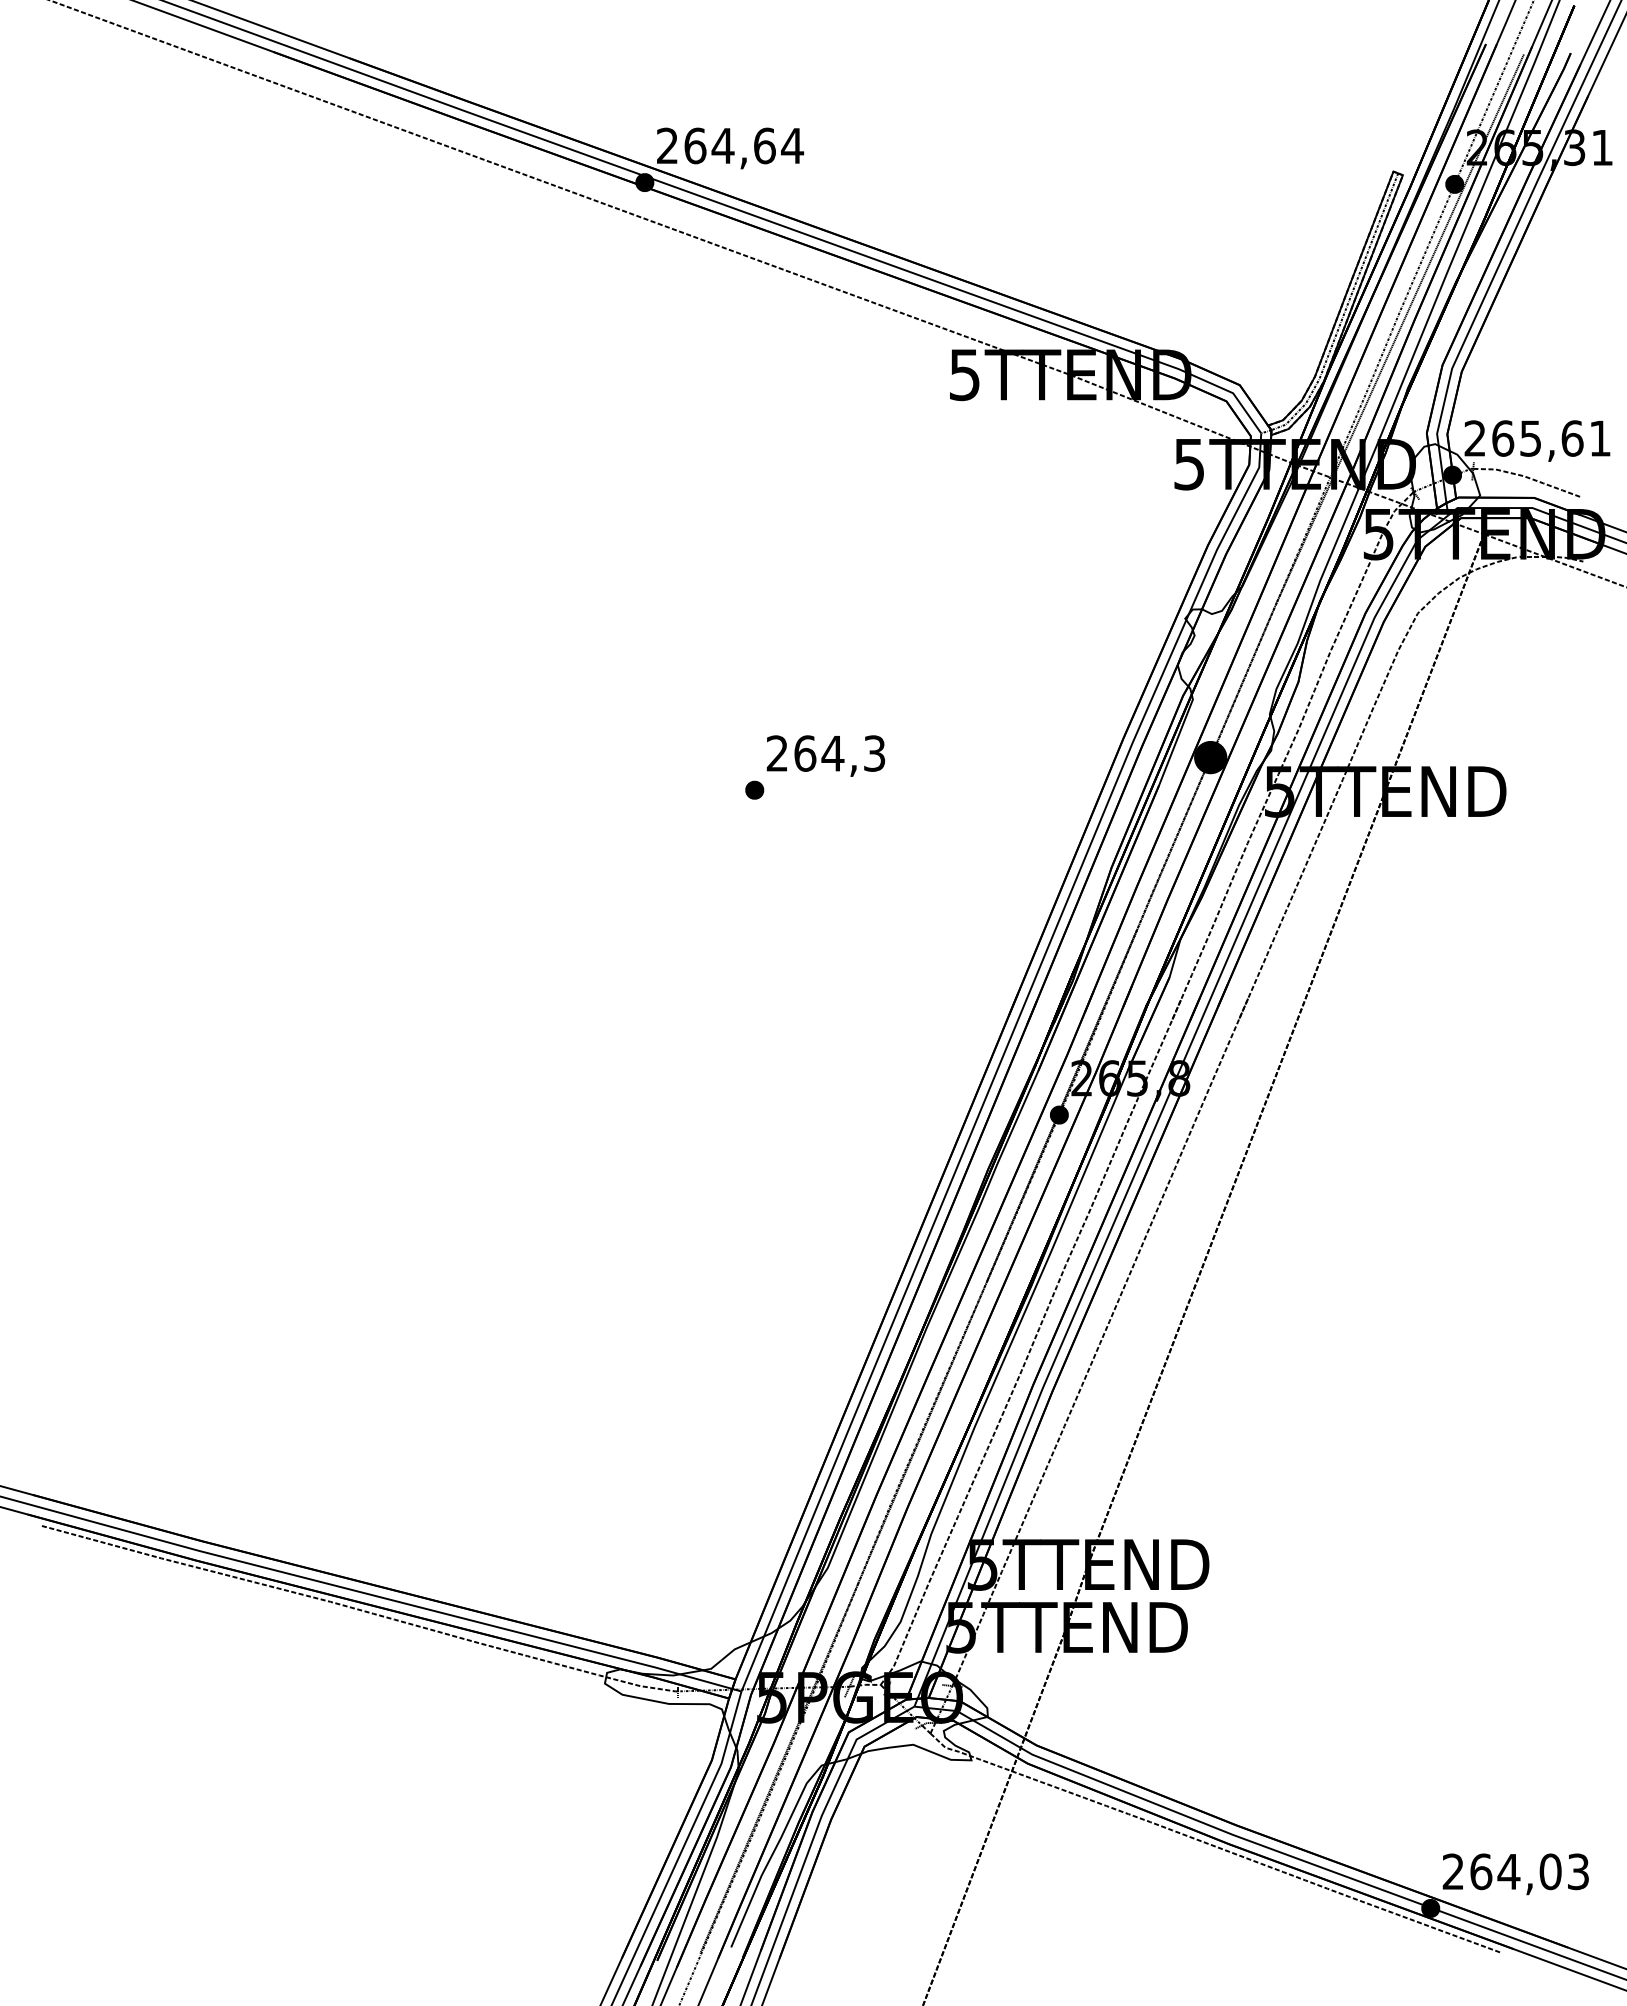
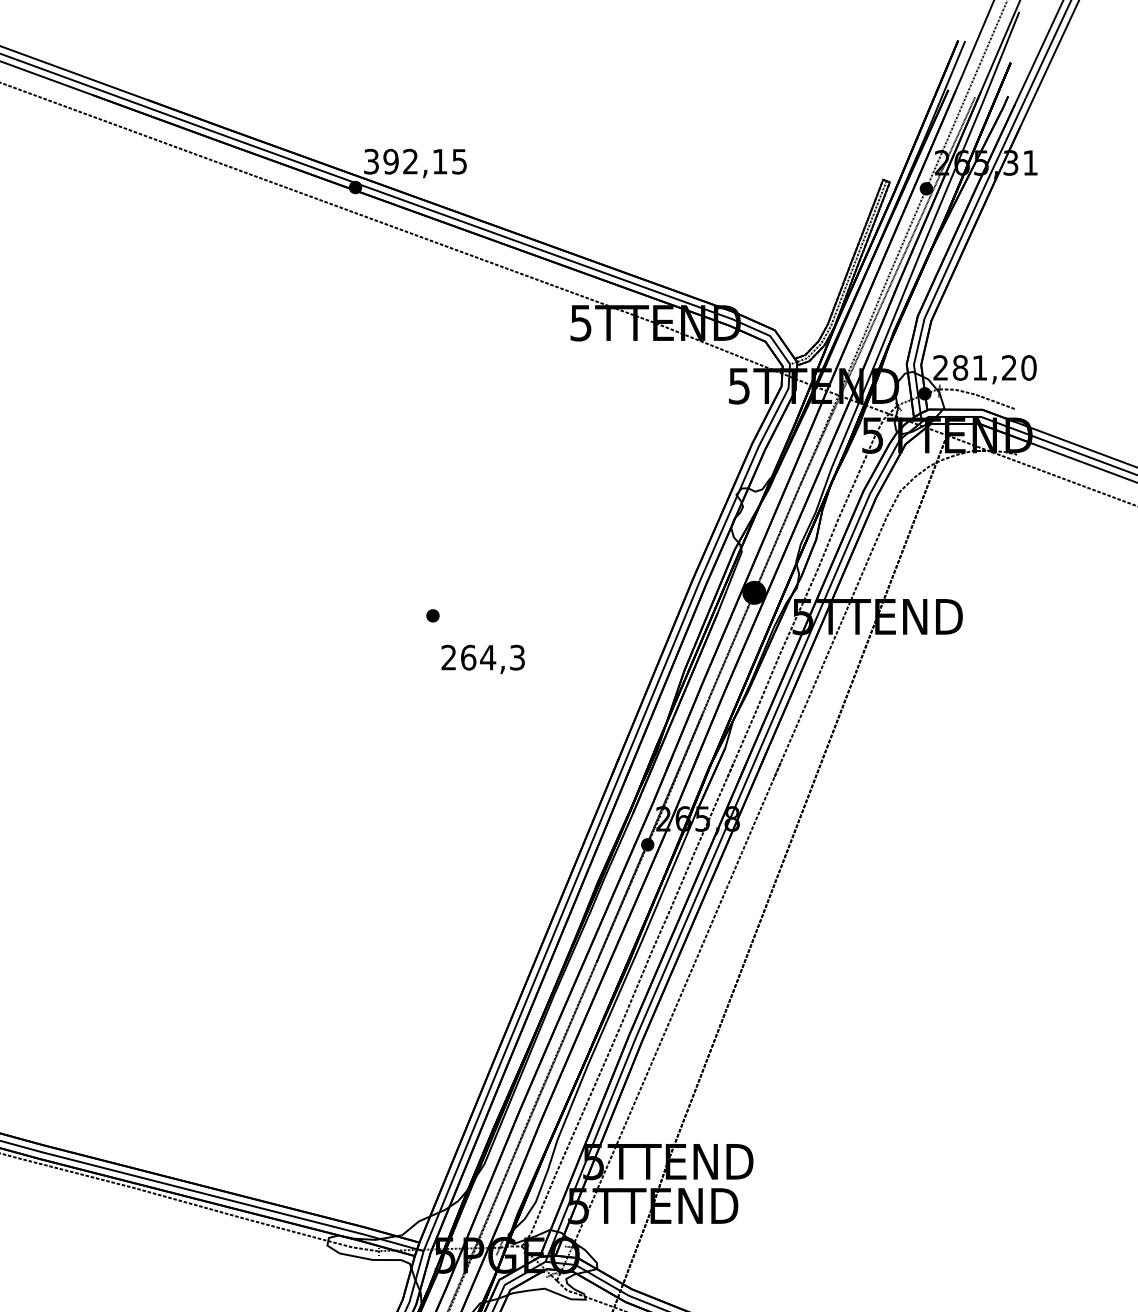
text: (730, 145) -> (415, 161), 264,64 -> 392,15
text: (1551, 438) -> (994, 367), 265,61 -> 281,20
text: (825, 755) -> (482, 659), moved

